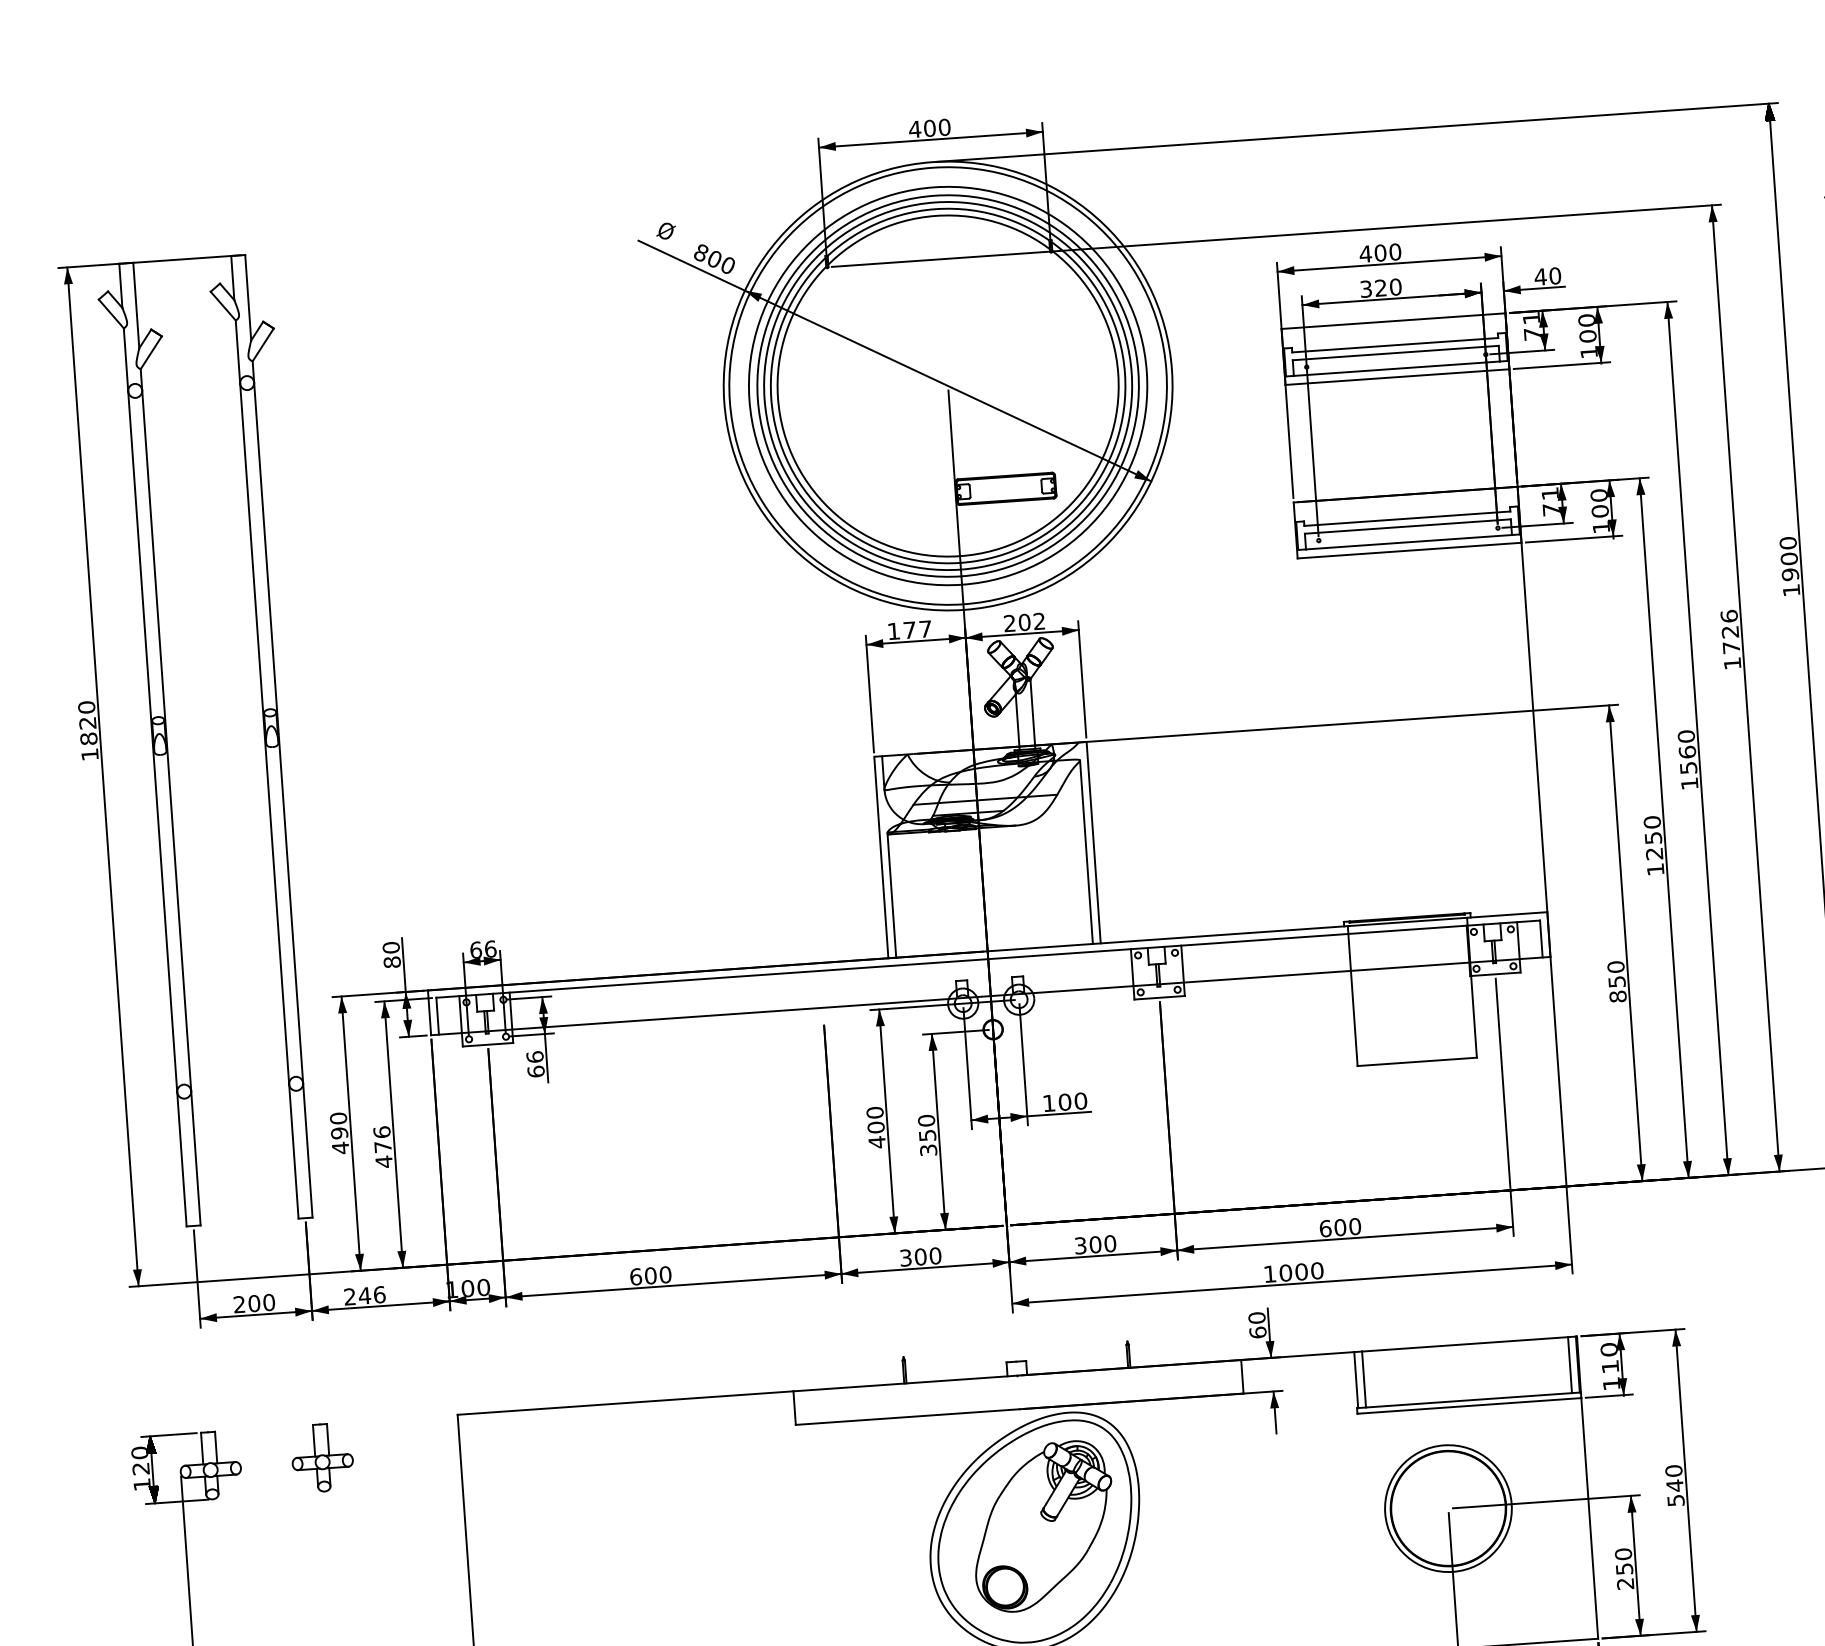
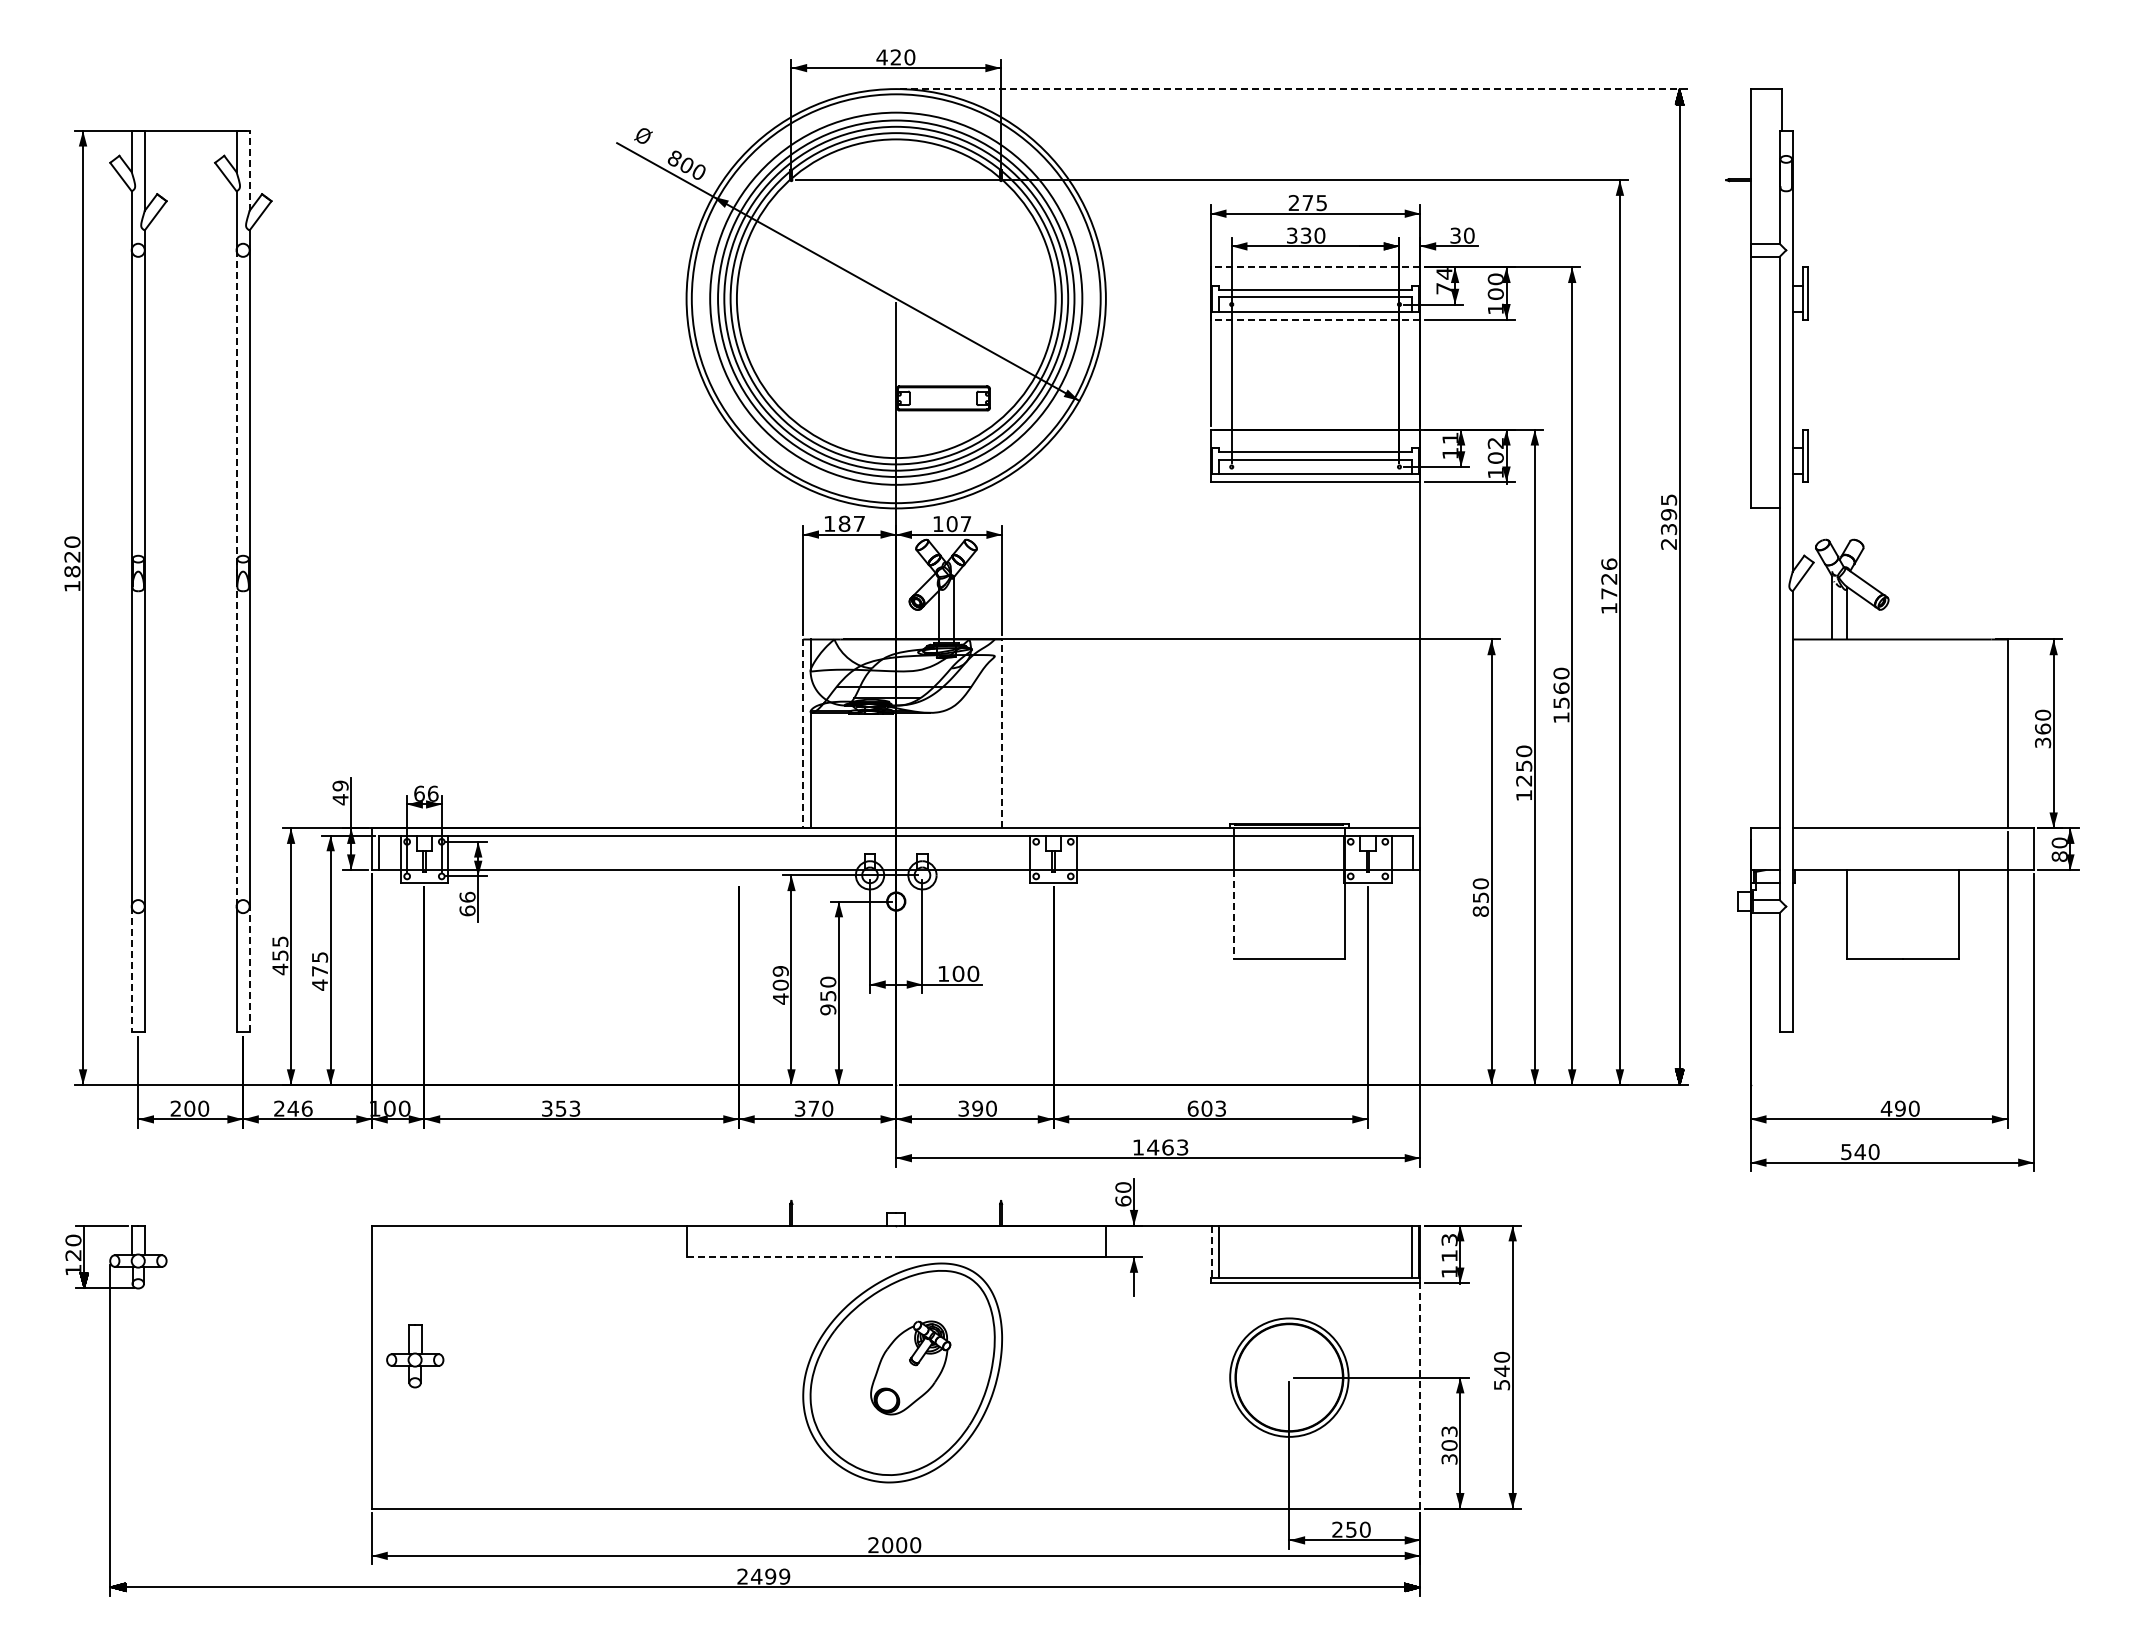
text: (929, 128) -> (895, 57), 400 -> 420
line: (1357, 132) -> (1294, 89), solid -> dashed
text: (1380, 253) -> (1307, 203), 400 -> 275
text: (1540, 276) -> (1455, 235), 40 -> 30
text: (1380, 287) -> (1305, 235), 320 -> 330
line: (248, 297) -> (249, 170), solid -> dashed
text: (1531, 318) -> (1444, 273), 71 -> 74
line: (1393, 321) -> (1315, 267), solid -> dashed
line: (1397, 376) -> (1315, 319), solid -> dashed
text: (1598, 495) -> (1495, 443), 100 -> 102
text: (1551, 509) -> (1450, 453), 71 -> 11
text: (1790, 566) -> (1669, 521), 1900 -> 2395
text: (1024, 621) -> (952, 523), 202 -> 107
text: (909, 629) -> (844, 523), 177 -> 187
line: (264, 733) -> (236, 578), solid -> dashed
line: (1094, 842) -> (1002, 733), solid -> dashed
line: (1086, 852) -> (994, 742), removed
line: (881, 858) -> (803, 734), solid -> dashed
text: (391, 954) -> (340, 792), 80 -> 49
line: (1354, 1018) -> (1233, 914), solid -> dashed
text: (874, 1112) -> (780, 971), 400 -> 409
text: (339, 1125) -> (280, 948), 490 -> 455
text: (381, 1131) -> (319, 956), 476 -> 475
text: (928, 1149) -> (828, 1009), 350 -> 950
line: (307, 1150) -> (249, 969), solid -> dashed
line: (181, 1159) -> (131, 969), solid -> dashed
text: (1354, 1226) -> (1220, 1108), 600 -> 603
text: (1095, 1244) -> (977, 1108), 300 -> 390
text: (920, 1256) -> (813, 1108), 300 -> 370
text: (1301, 1271) -> (1167, 1147), 1000 -> 1463
text: (651, 1275) -> (561, 1108), 600 -> 353
text: (1609, 1349) -> (1449, 1239), 110 -> 113
line: (1355, 1380) -> (1211, 1252), solid -> dashed
line: (907, 1417) -> (791, 1257), solid -> dashed
hatch: (150, 1444) -> (83, 1233), removed
part: (322, 1458) -> (415, 1356), moved
line: (1589, 1518) -> (1420, 1396), solid -> dashed
part: (1043, 1526) -> (910, 1367), size x0.6
text: (1624, 1569) -> (1449, 1445), 250 -> 303

